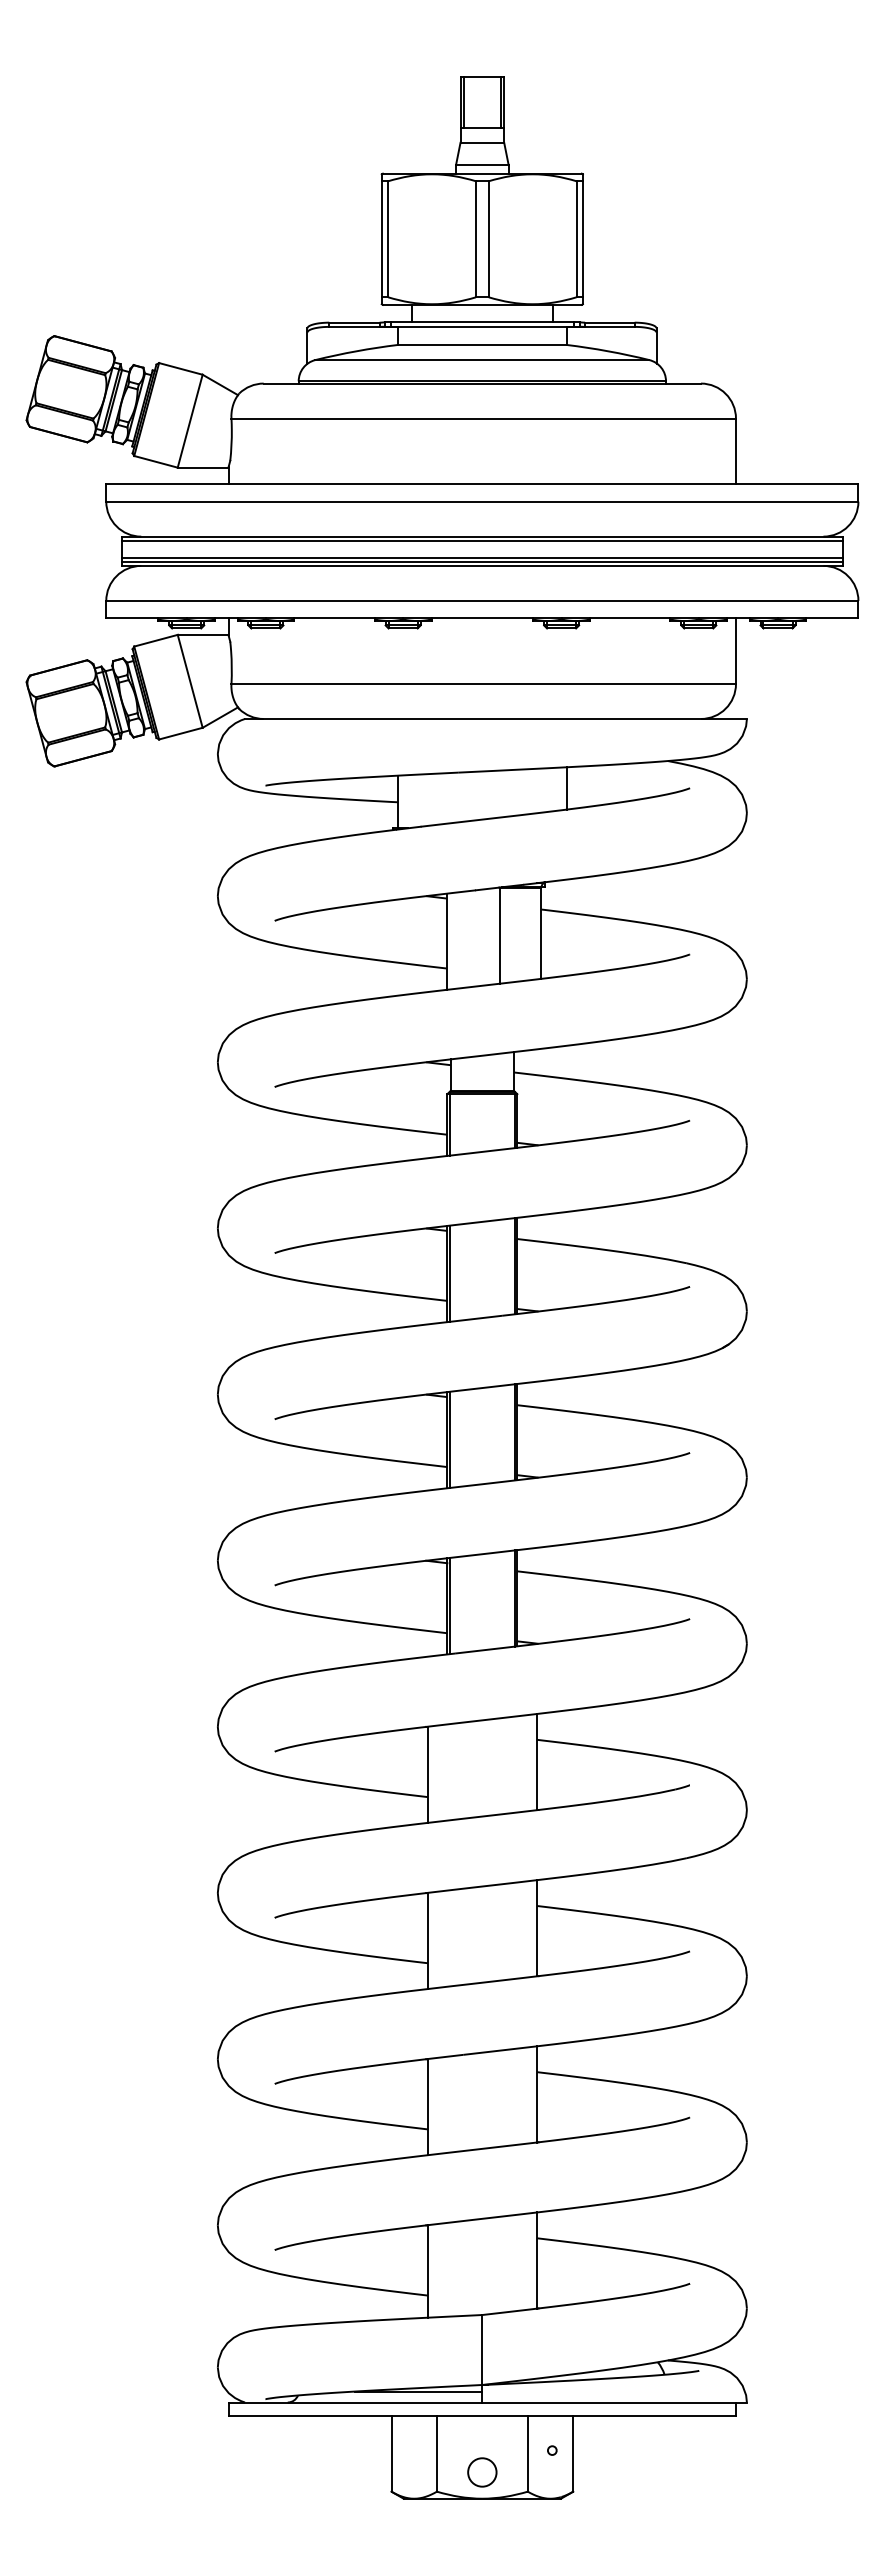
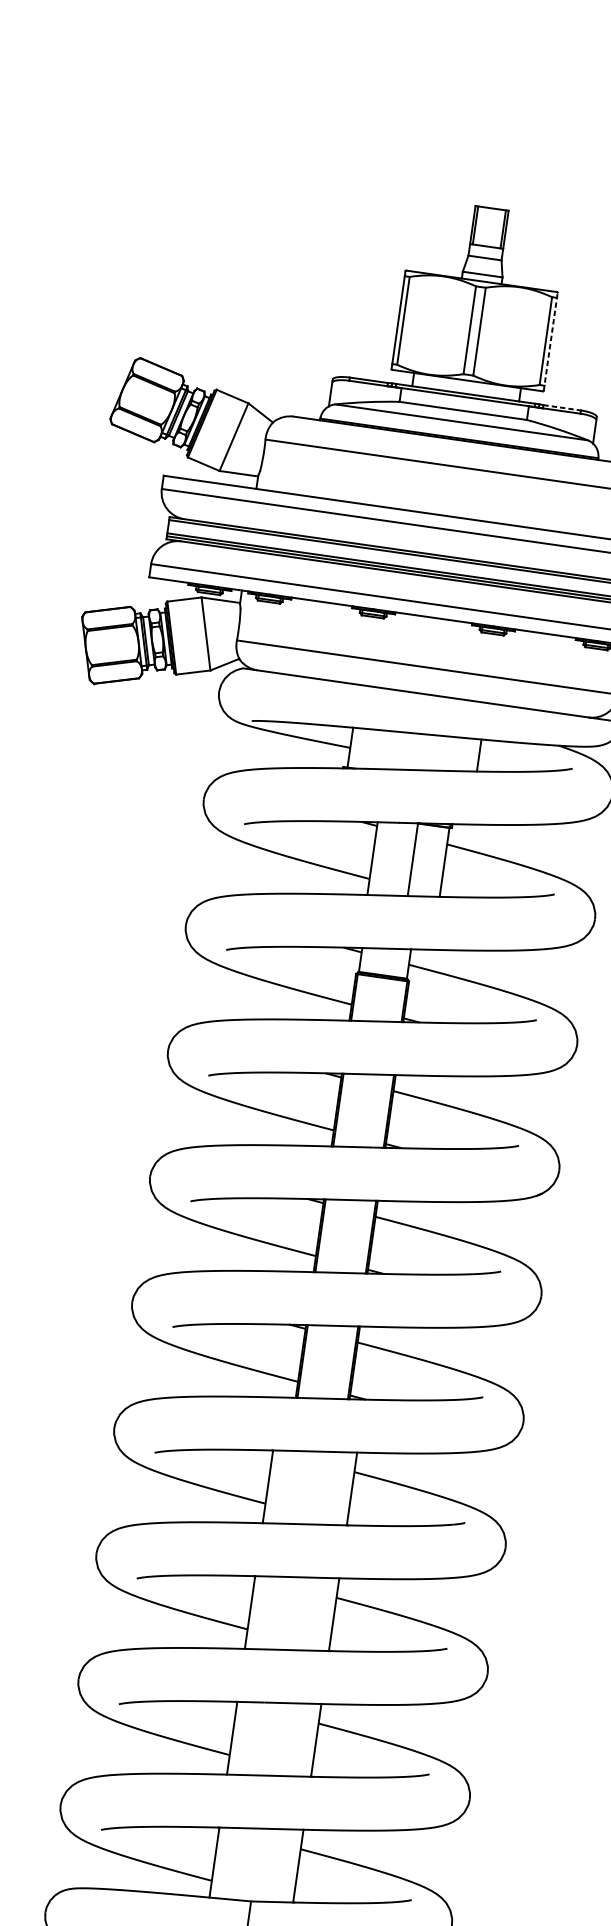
line: (582, 239) -> (550, 341), solid -> dashed
line: (609, 322) -> (561, 407), solid -> dashed

